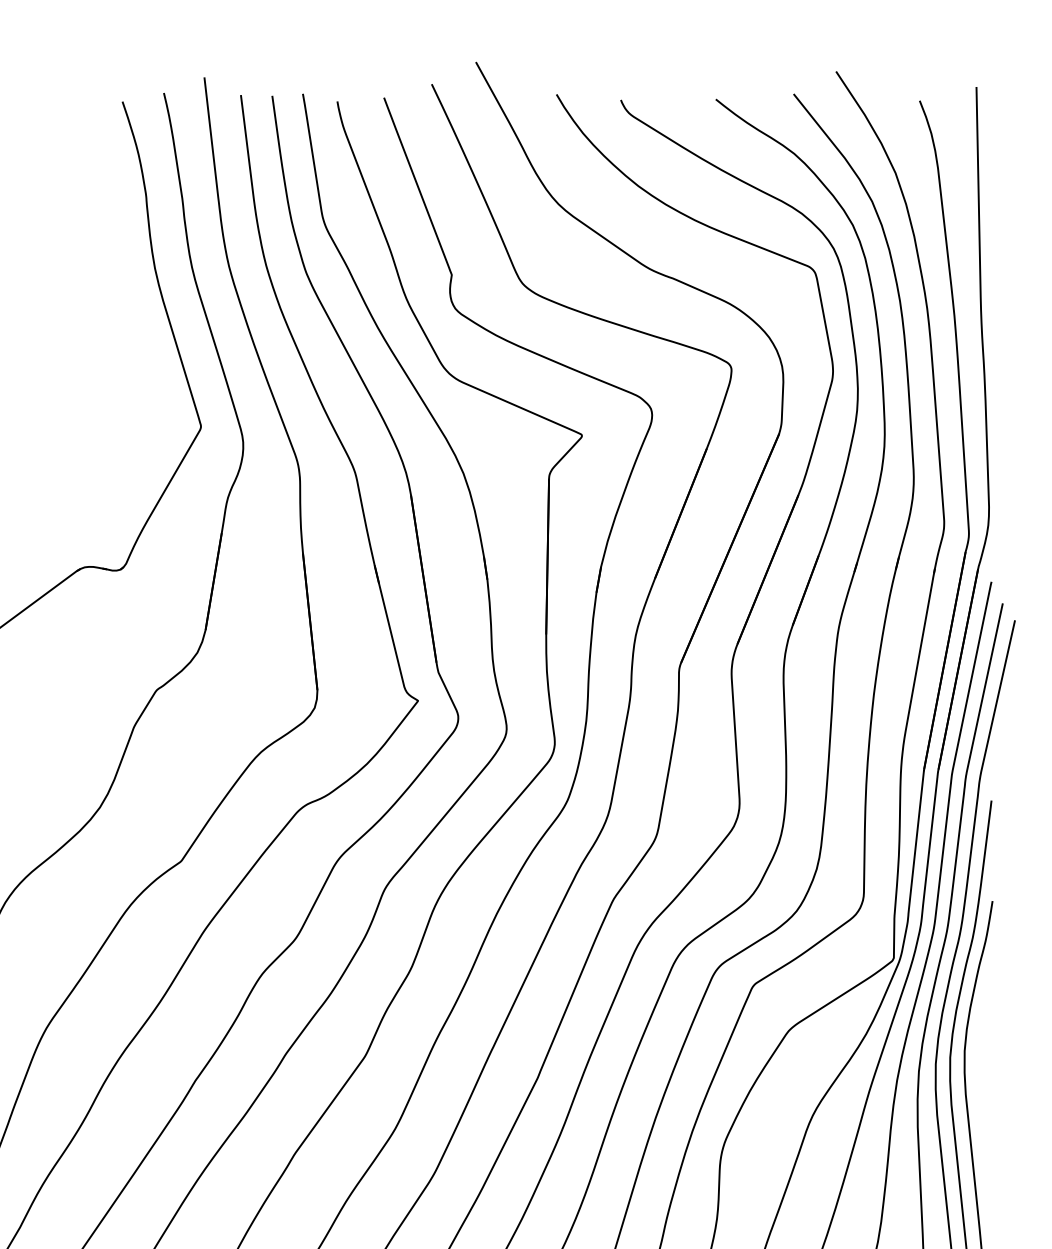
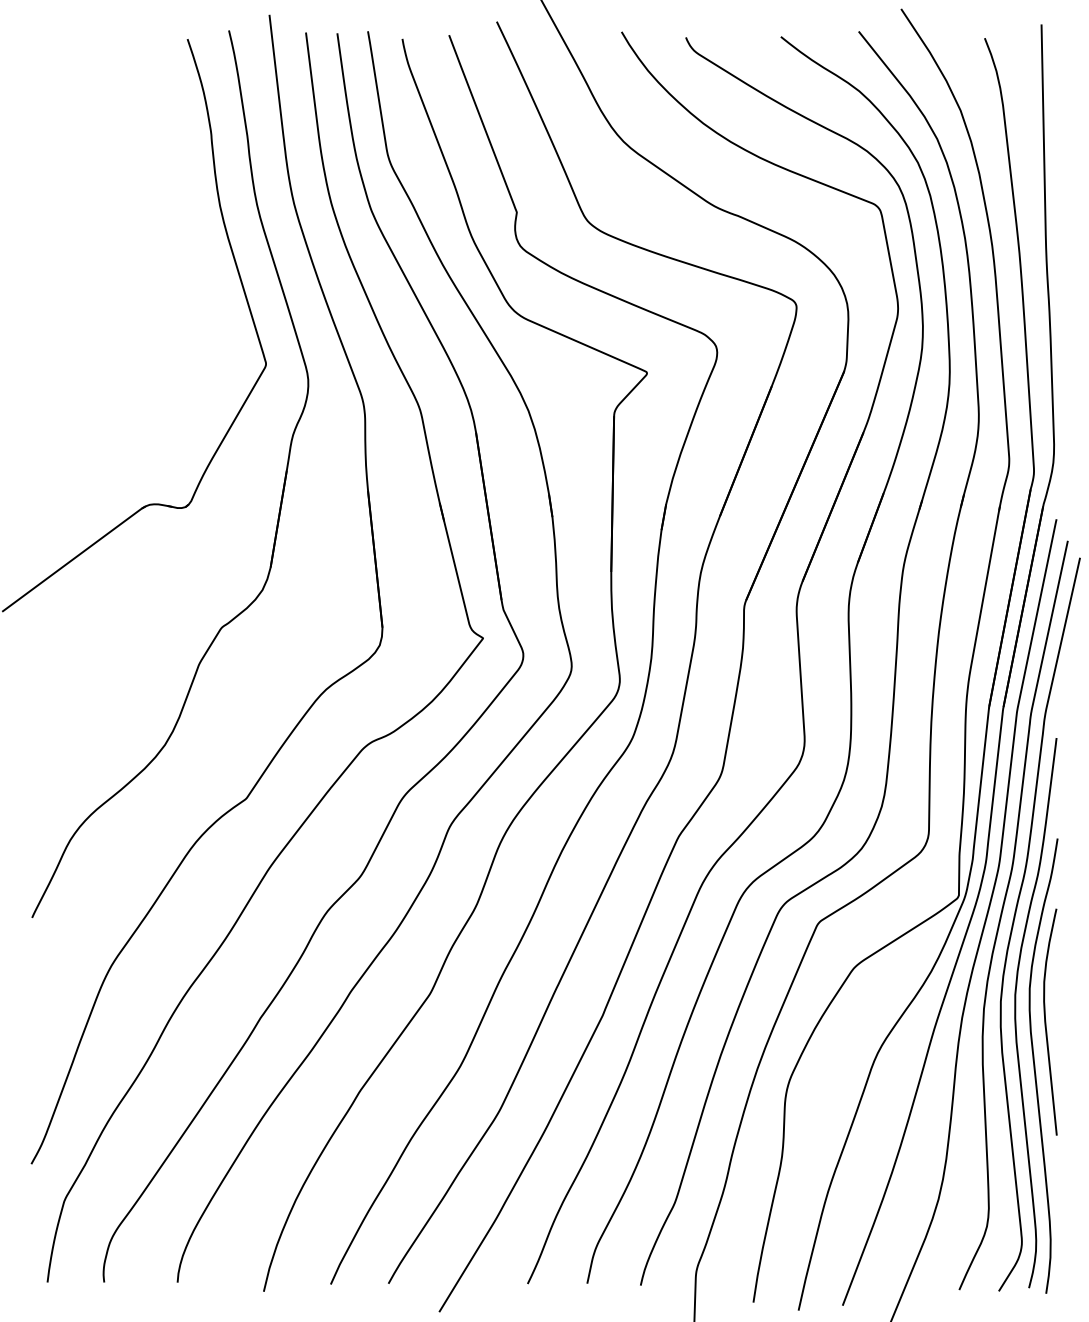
curve: (981, 1084) -> (1046, 1021), added

